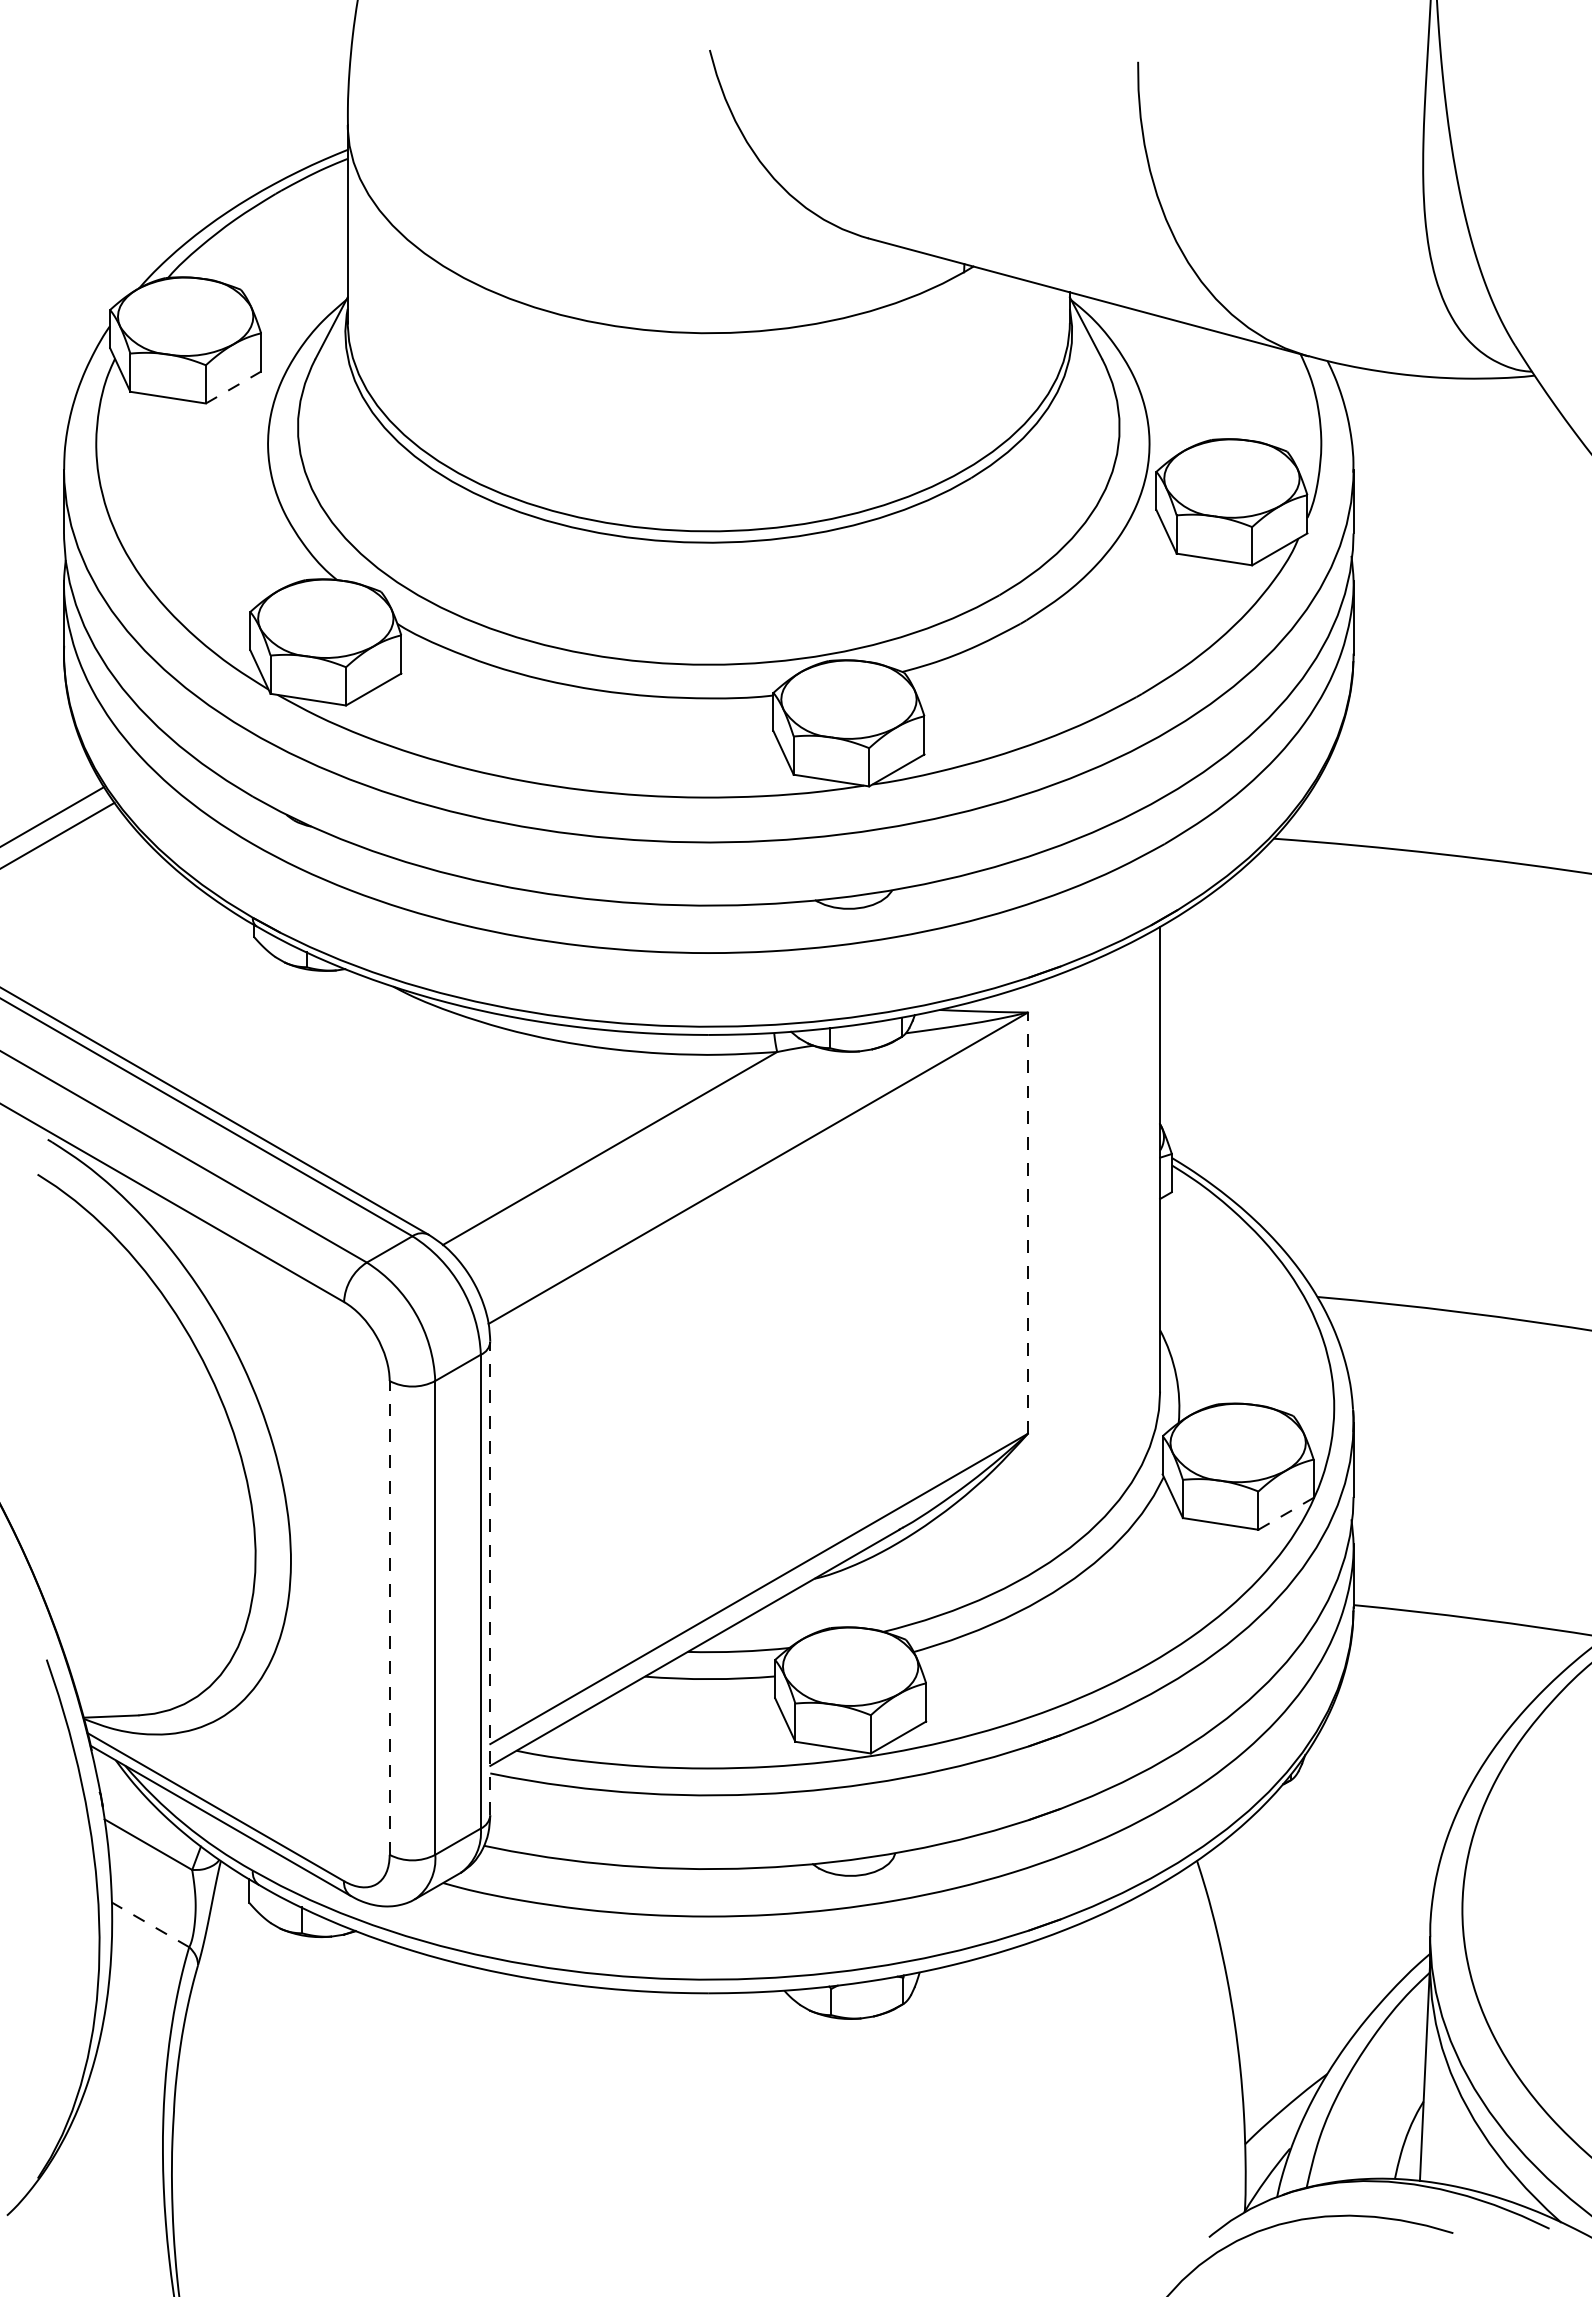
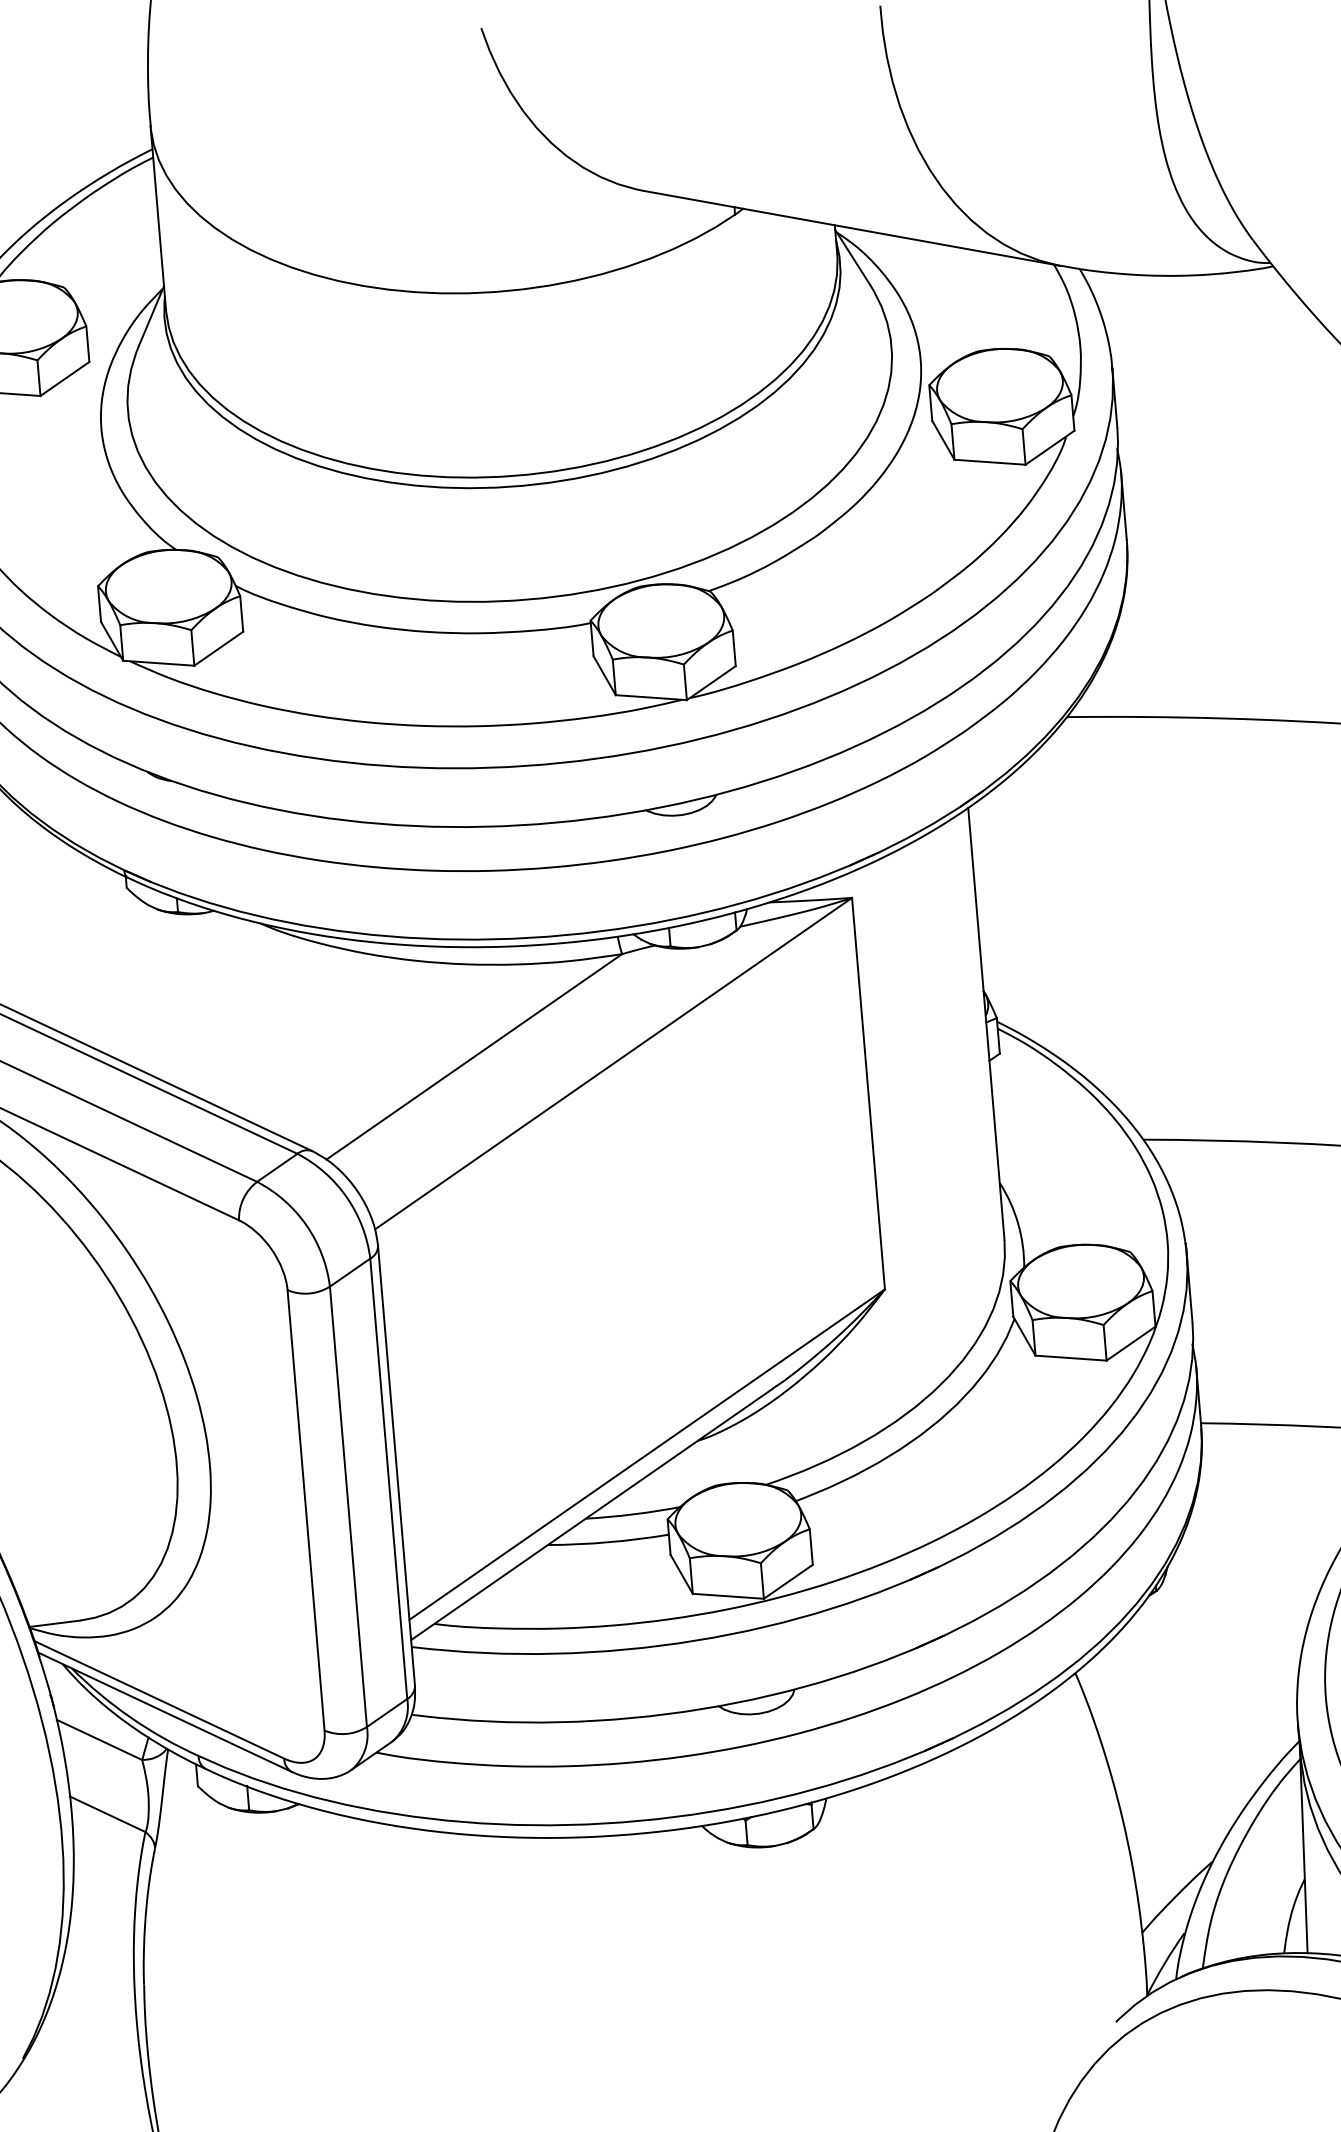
line: (233, 387) -> (64, 378), dashed -> solid
line: (1027, 1223) -> (868, 1093), dashed -> solid
line: (1286, 1513) -> (1131, 1343), dashed -> solid
line: (490, 1578) -> (396, 1465), dashed -> solid
line: (389, 1617) -> (305, 1509), dashed -> solid
line: (150, 1924) -> (107, 1813), dashed -> solid

